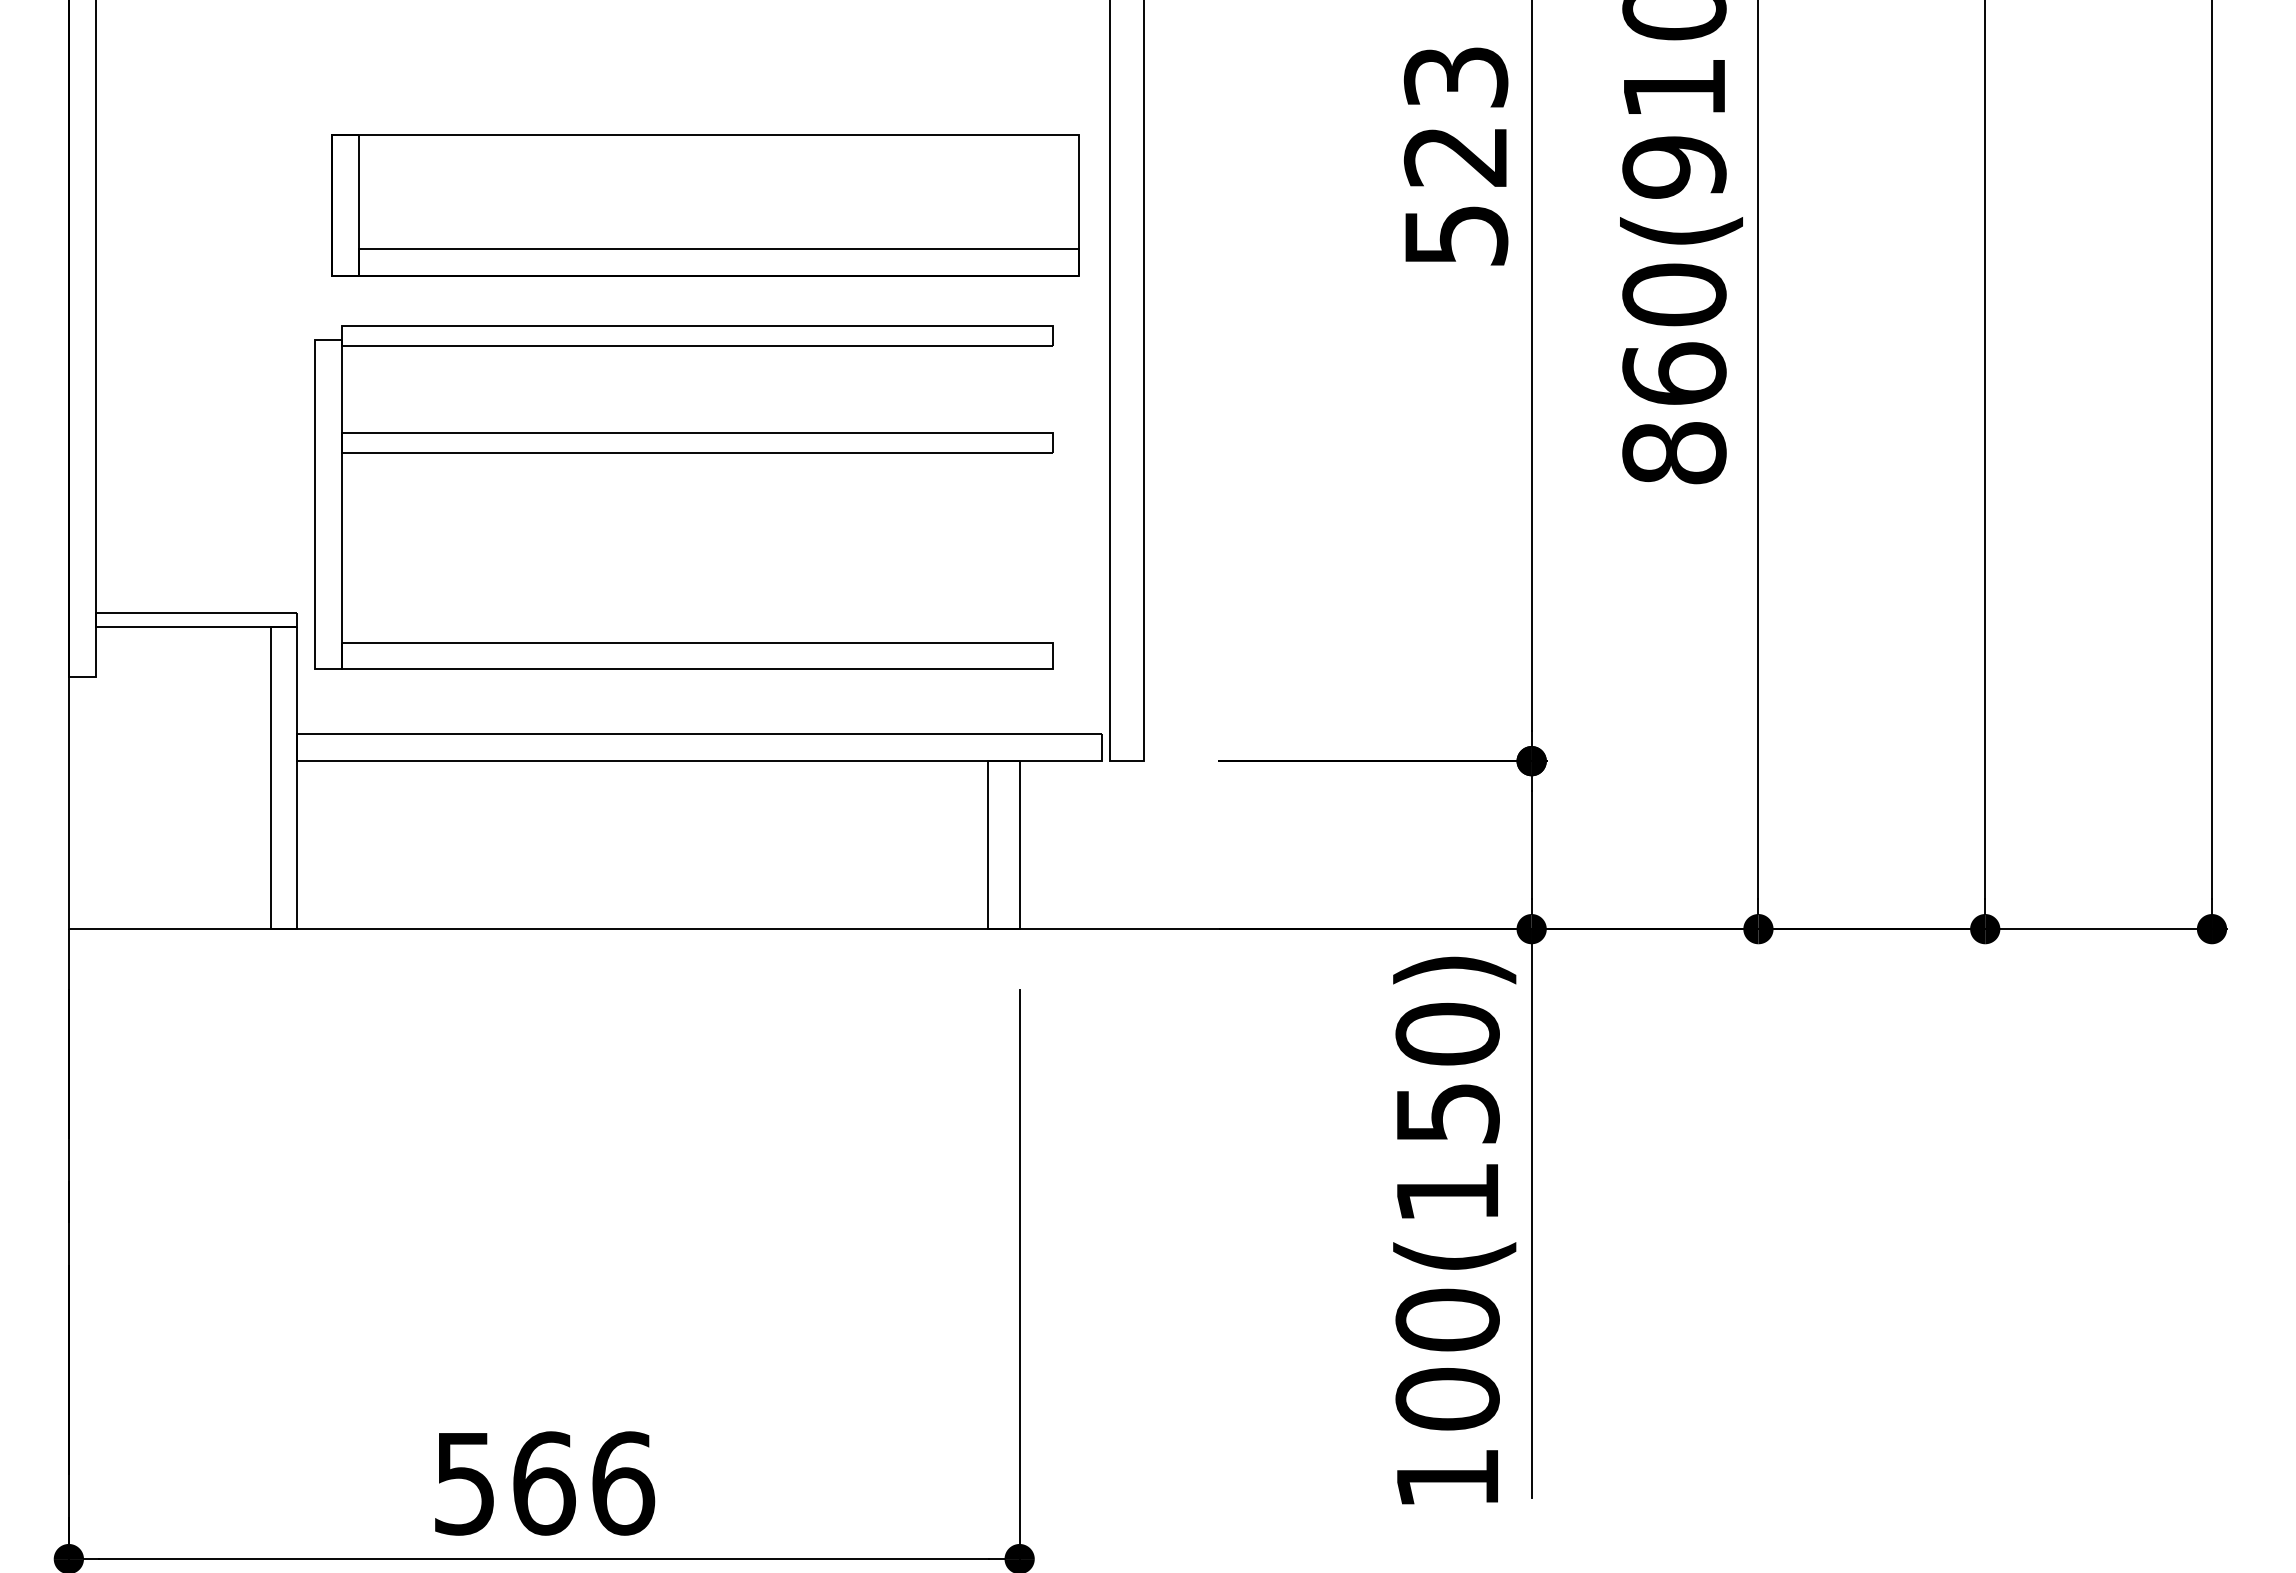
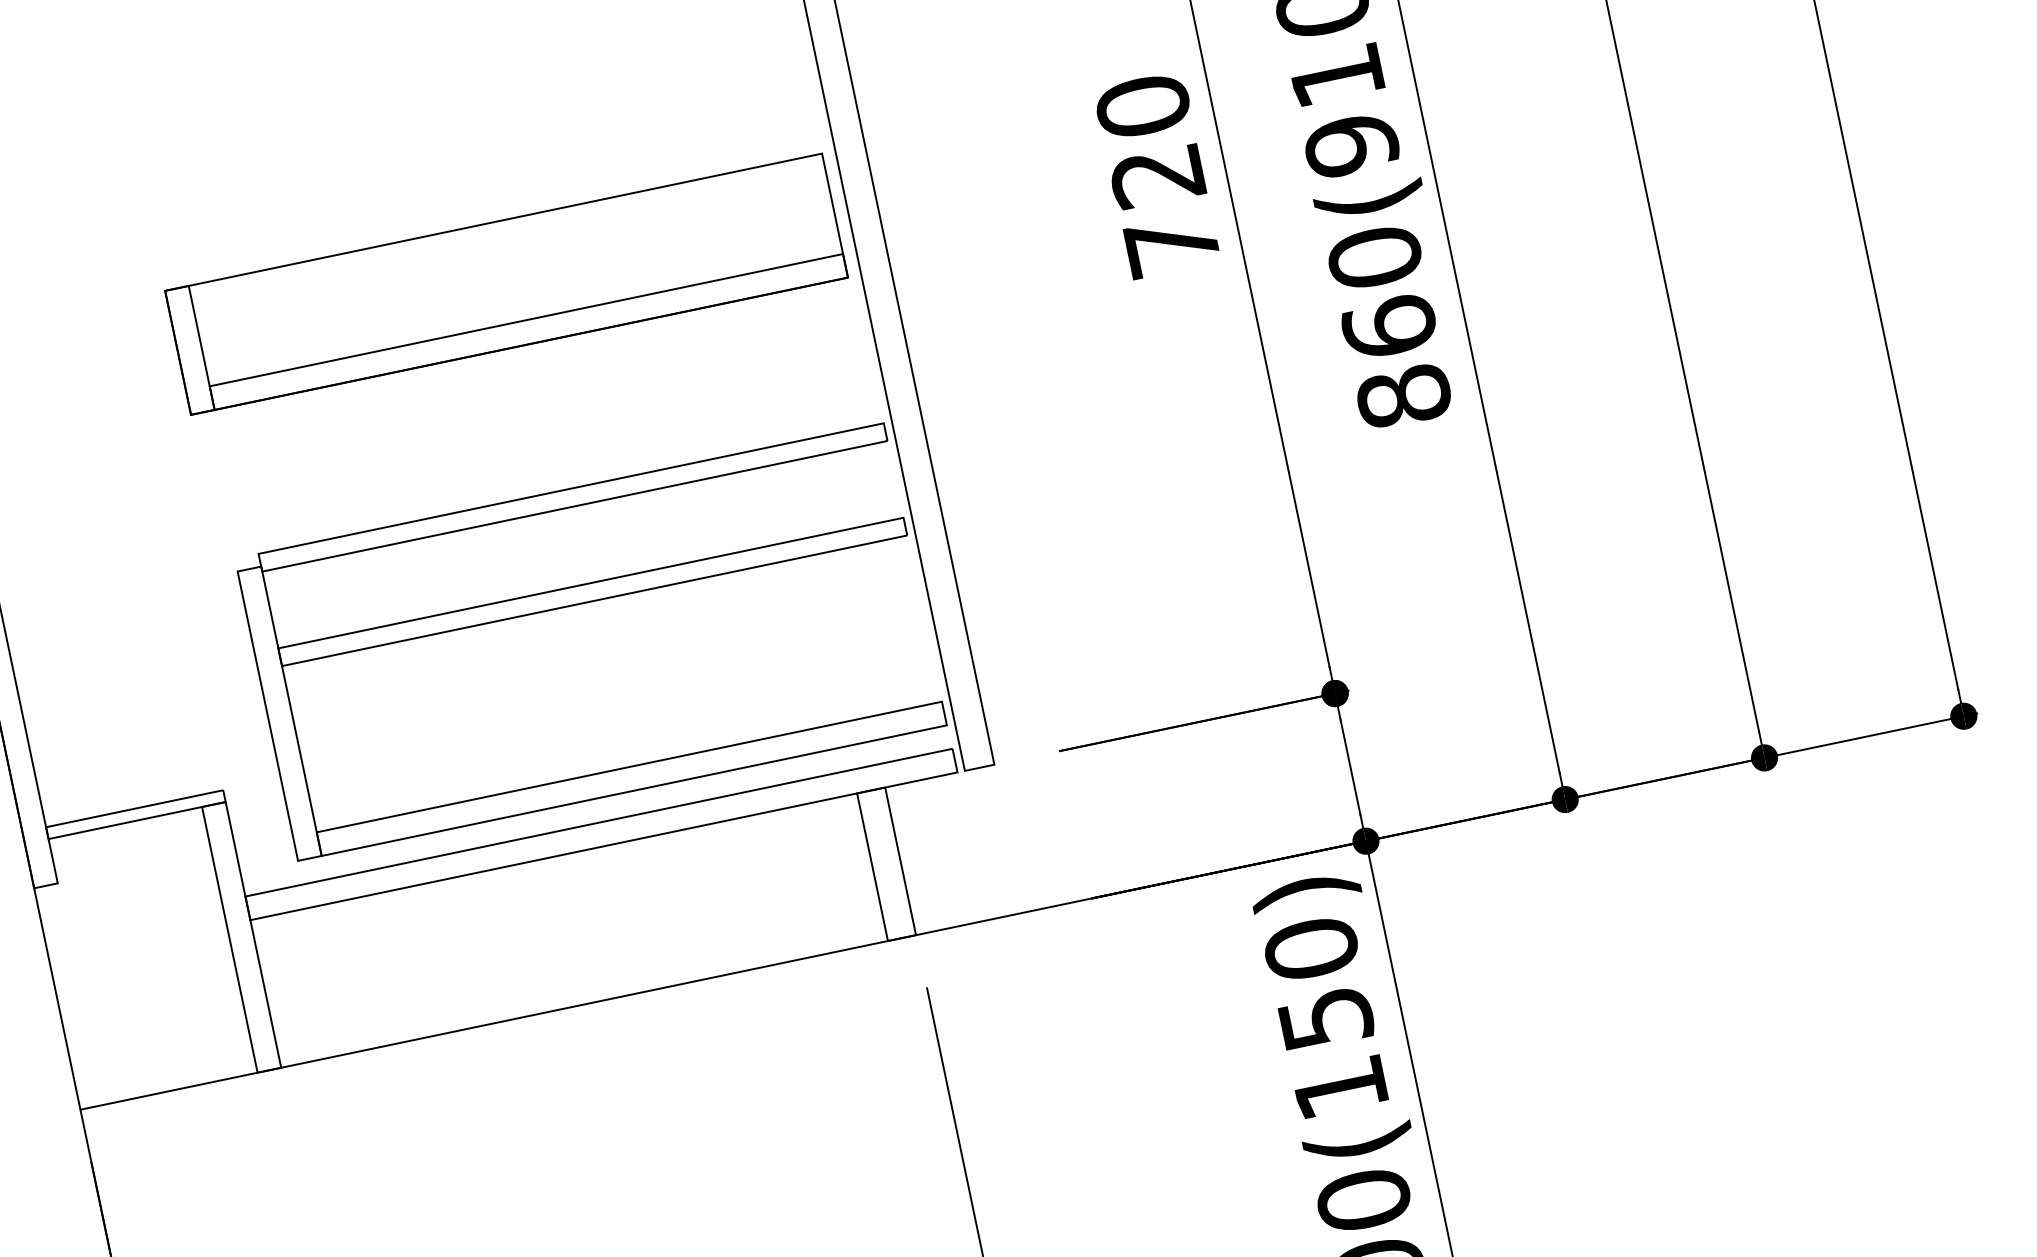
text: (1455, 155) -> (1156, 175), 523 -> 720
part: (705, 205) -> (506, 284), moved
part: (683, 453) -> (582, 603), moved

